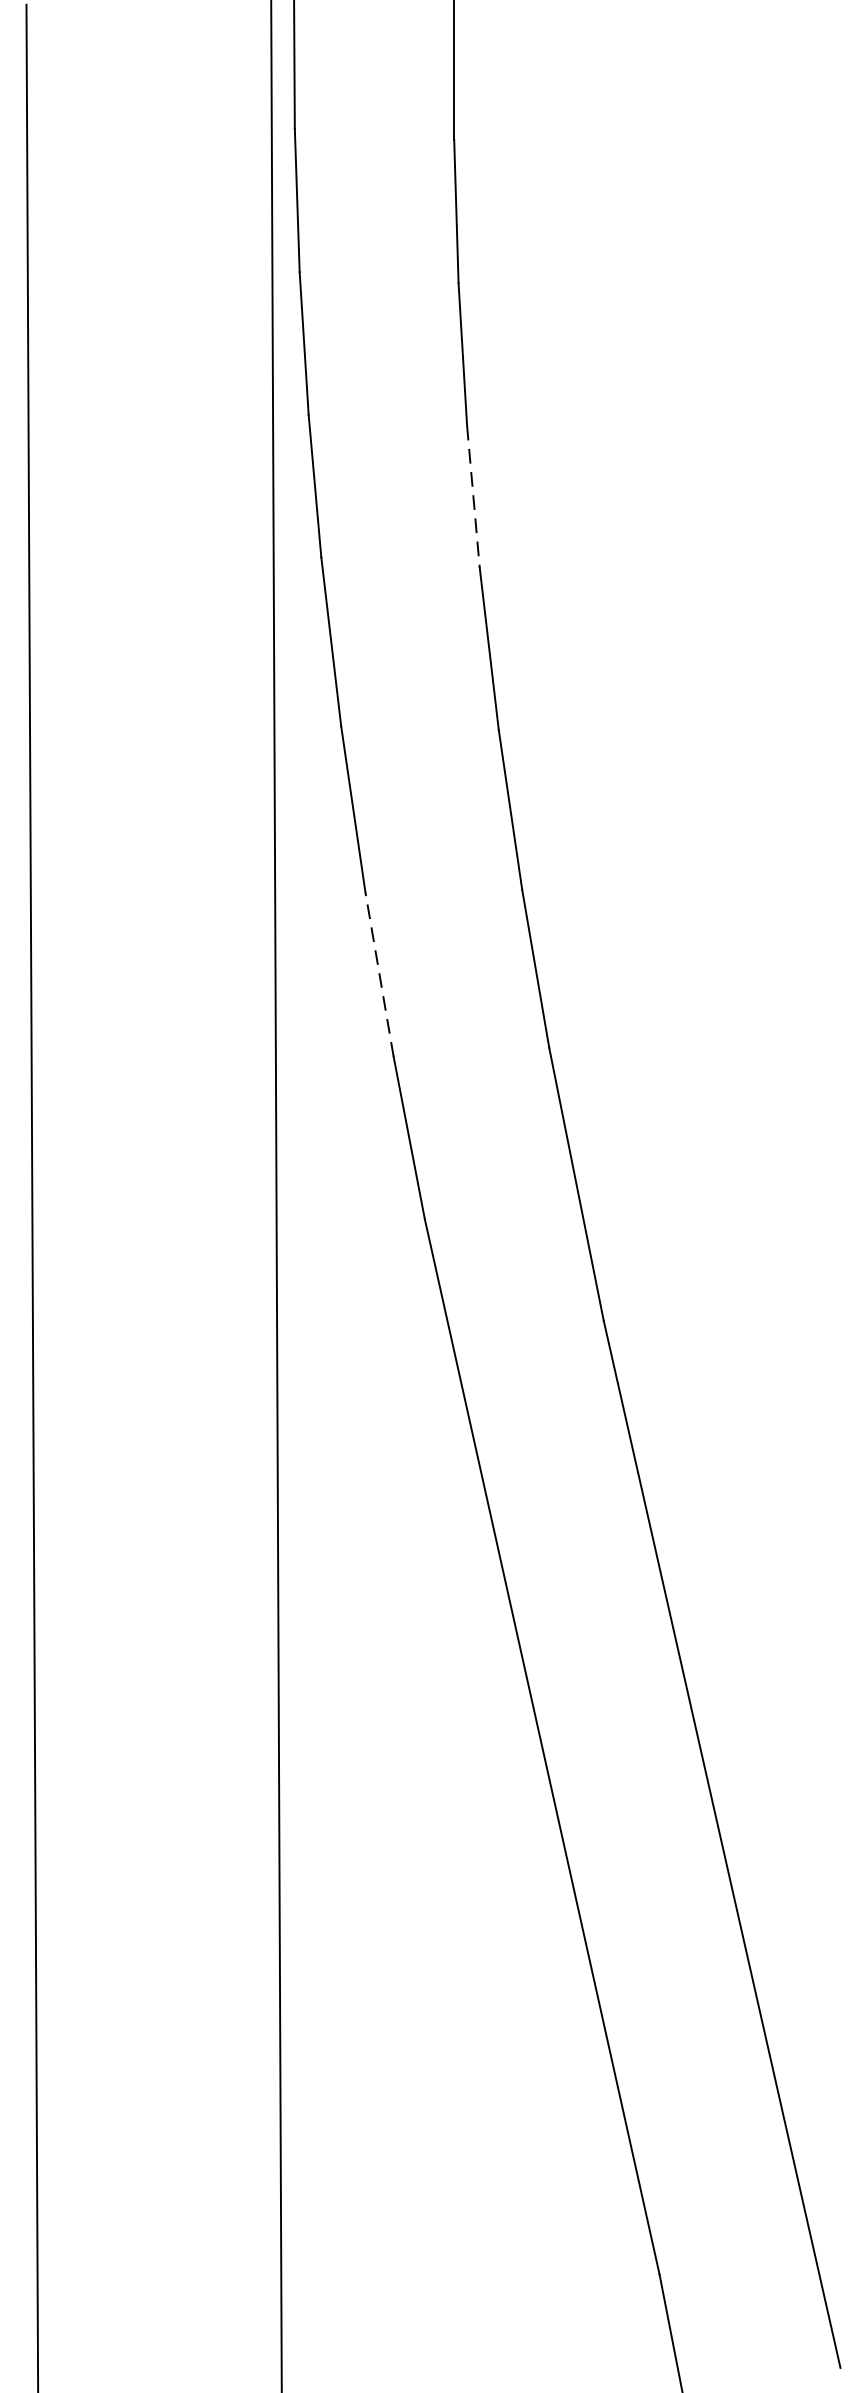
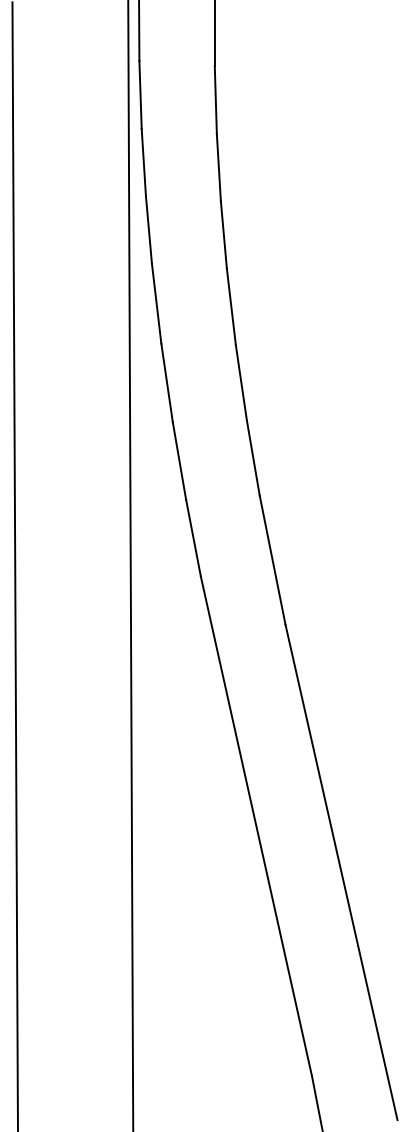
line: (472, 497) -> (223, 235), dashed -> solid
line: (379, 973) -> (179, 460), dashed -> solid

